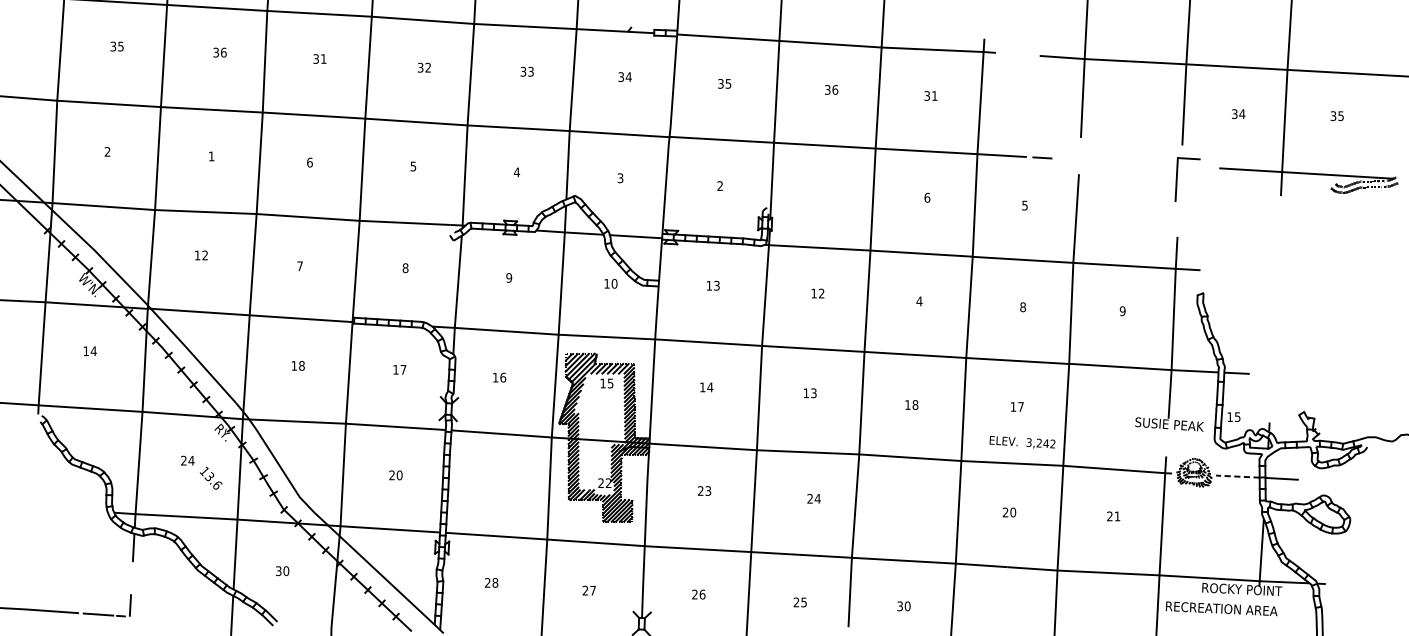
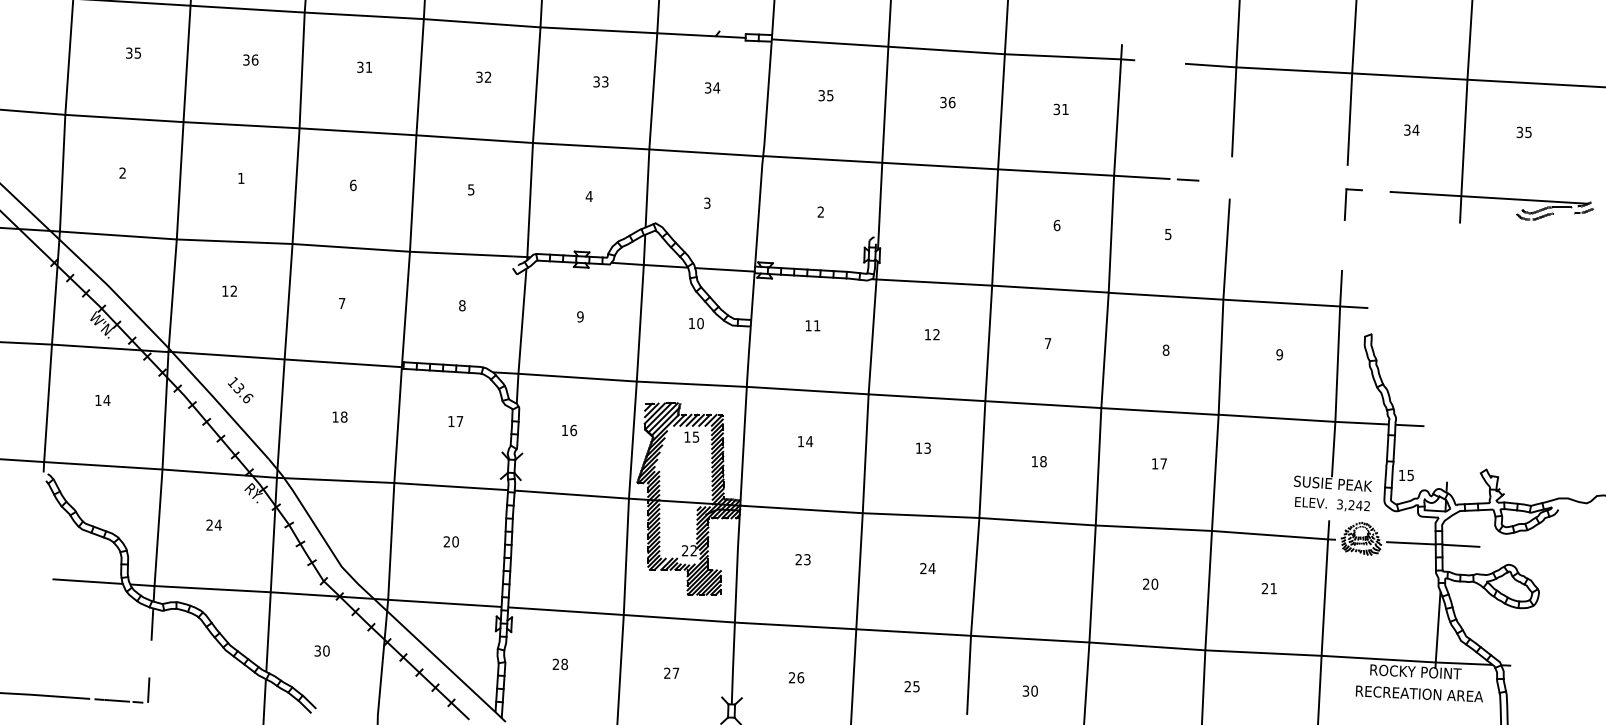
part: (1186, 179) -> (1352, 204), size x0.62
text: (717, 285) -> (817, 325), 13 -> 11
text: (919, 301) -> (1047, 343), 4 -> 7
text: (1022, 442) -> (1332, 504), moved
line: (1237, 476) -> (1410, 543), dashed -> solid
text: (210, 478) -> (240, 390), moved
line: (76, 510) -> (87, 581), added
text: (1220, 608) -> (1418, 693), moved

